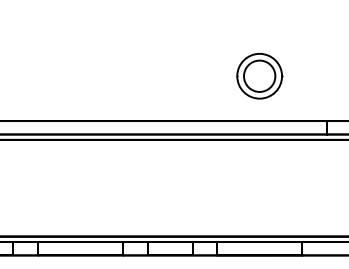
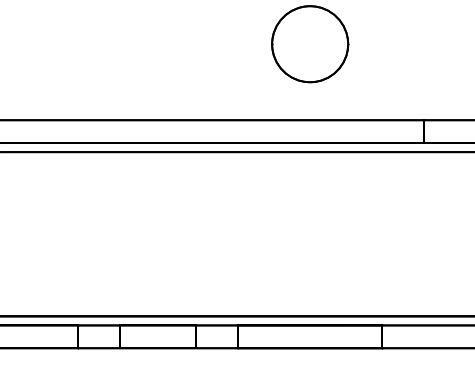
circle: (259, 75) -> (309, 42), size x1.43

